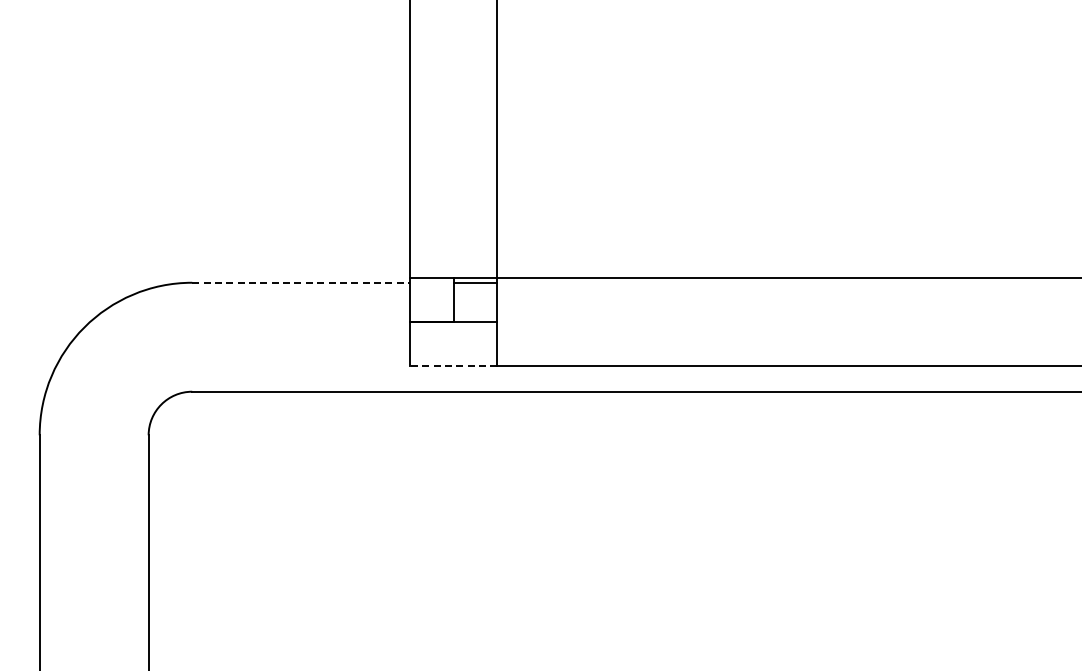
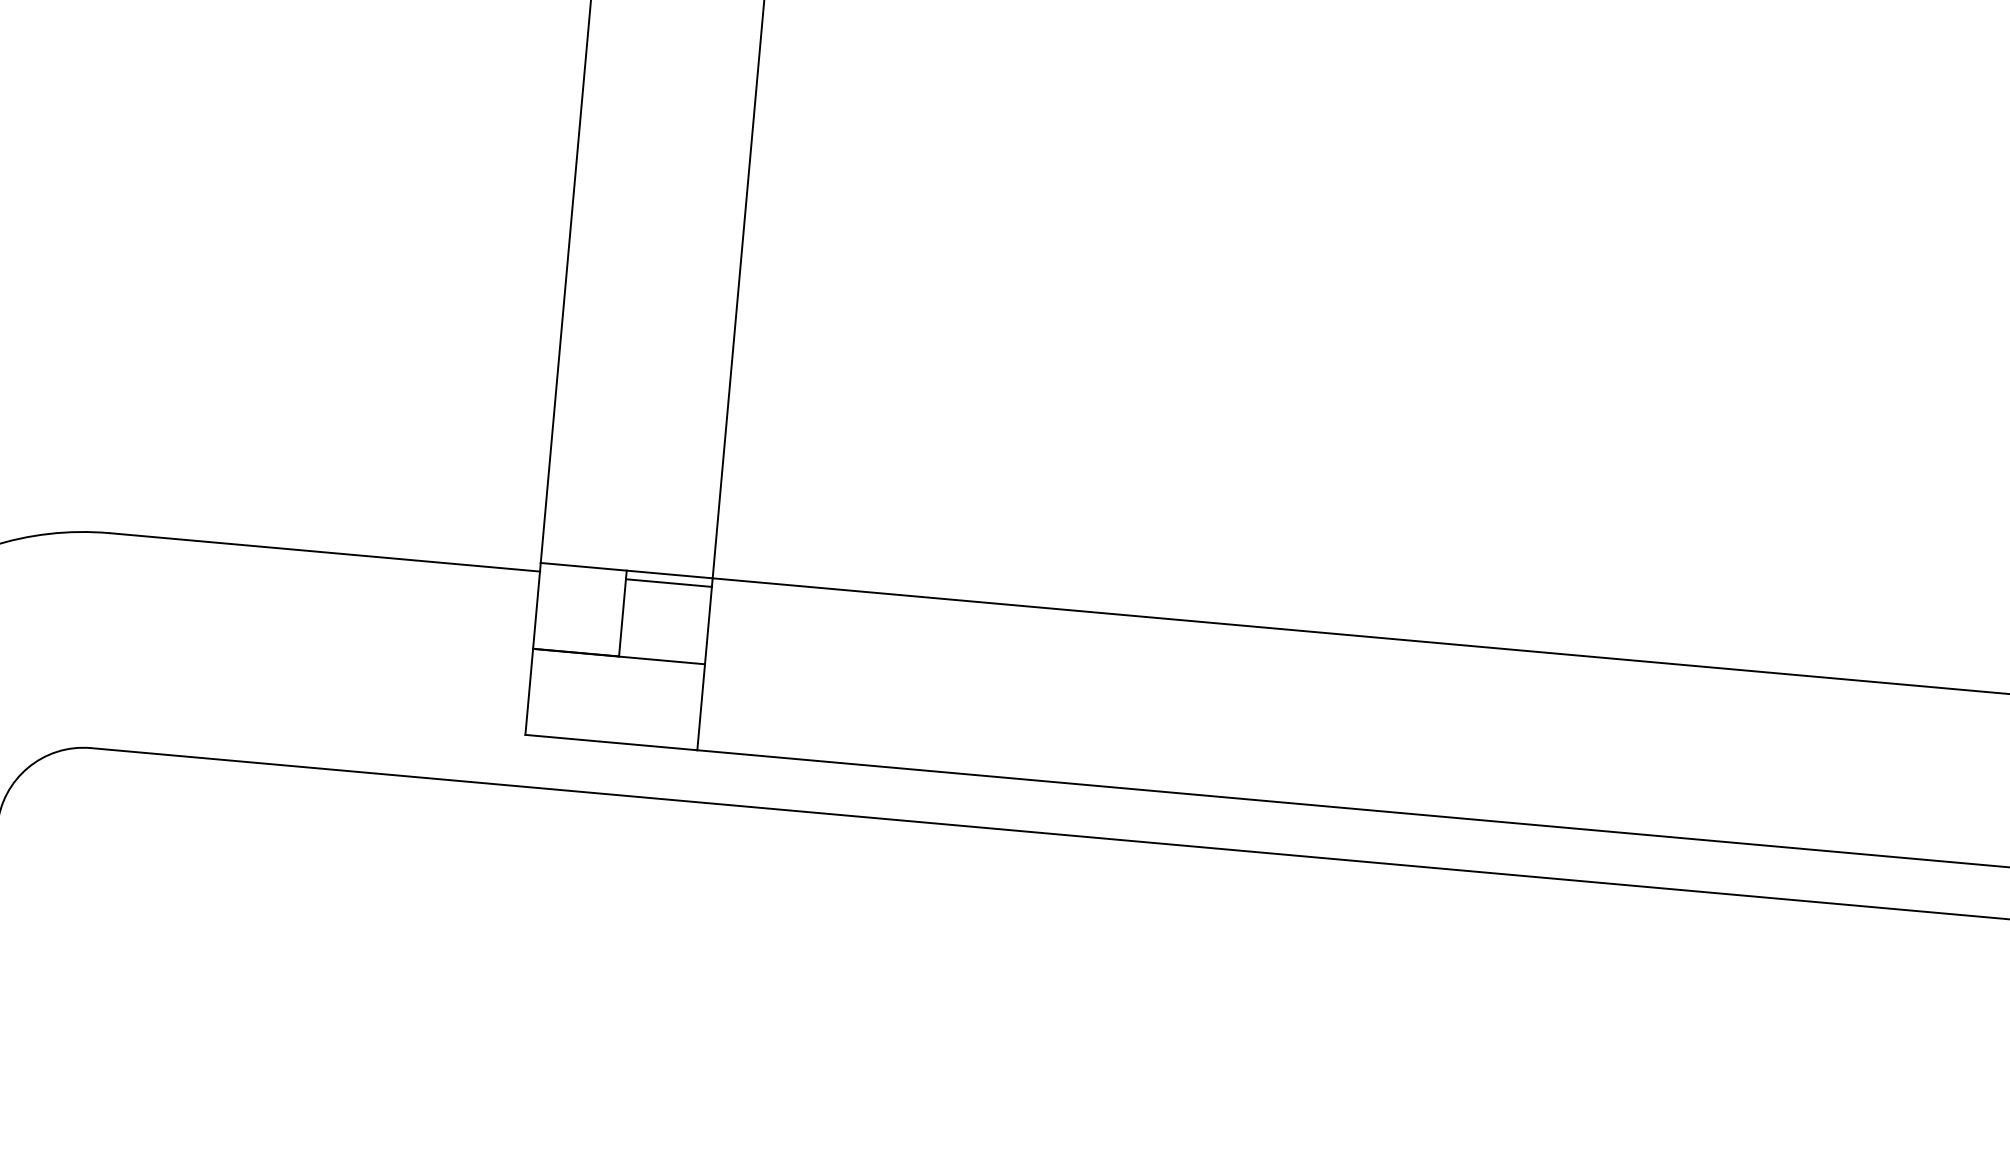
line: (301, 282) -> (325, 551), dashed -> solid
line: (453, 365) -> (610, 742), dashed -> solid

